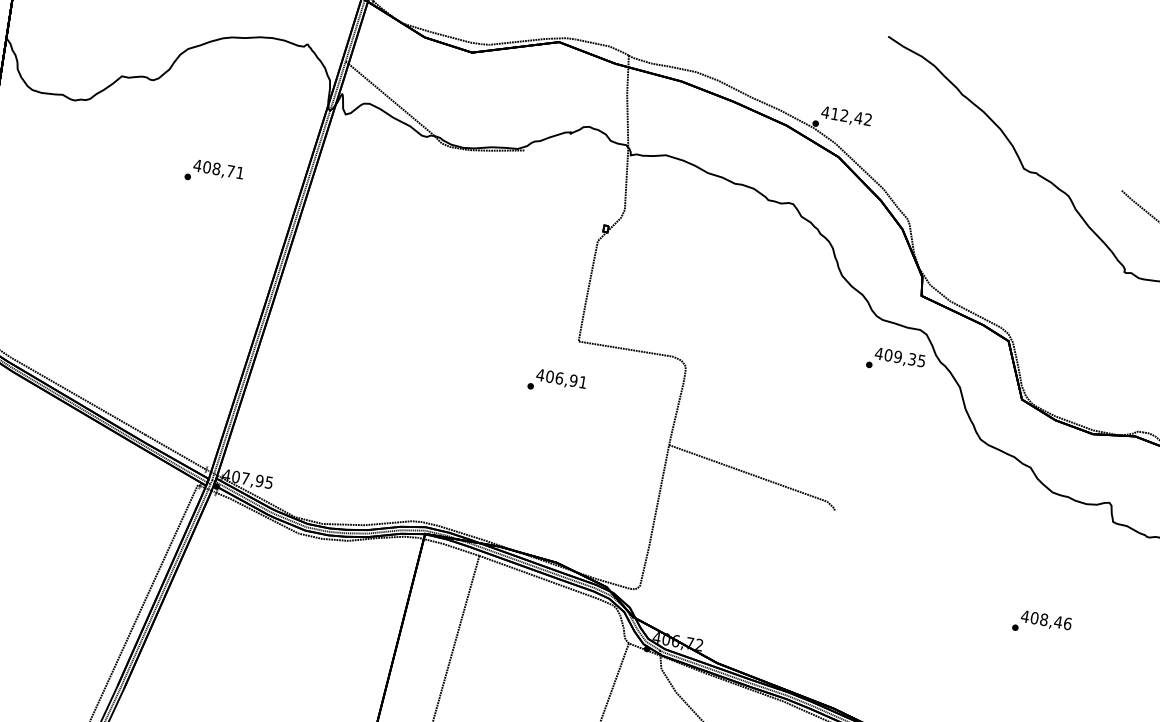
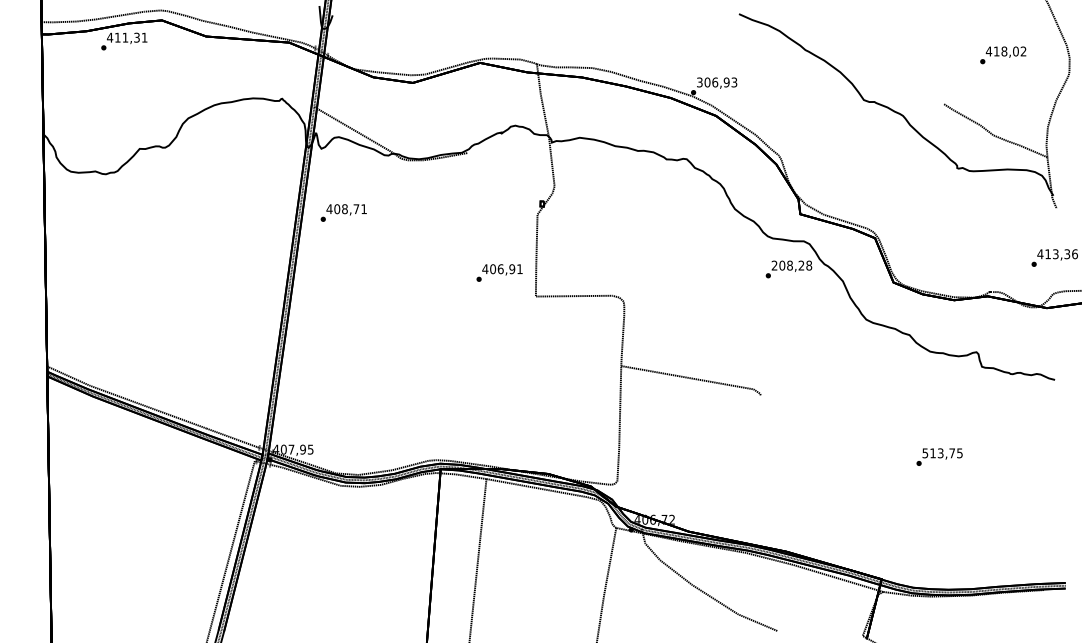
text: (846, 115) -> (716, 82), 412,42 -> 306,93
text: (214, 172) -> (343, 212), moved
text: (899, 357) -> (791, 265), 409,35 -> 208,28
text: (557, 382) -> (499, 272), moved
text: (1046, 620) -> (942, 453), 408,46 -> 513,75

